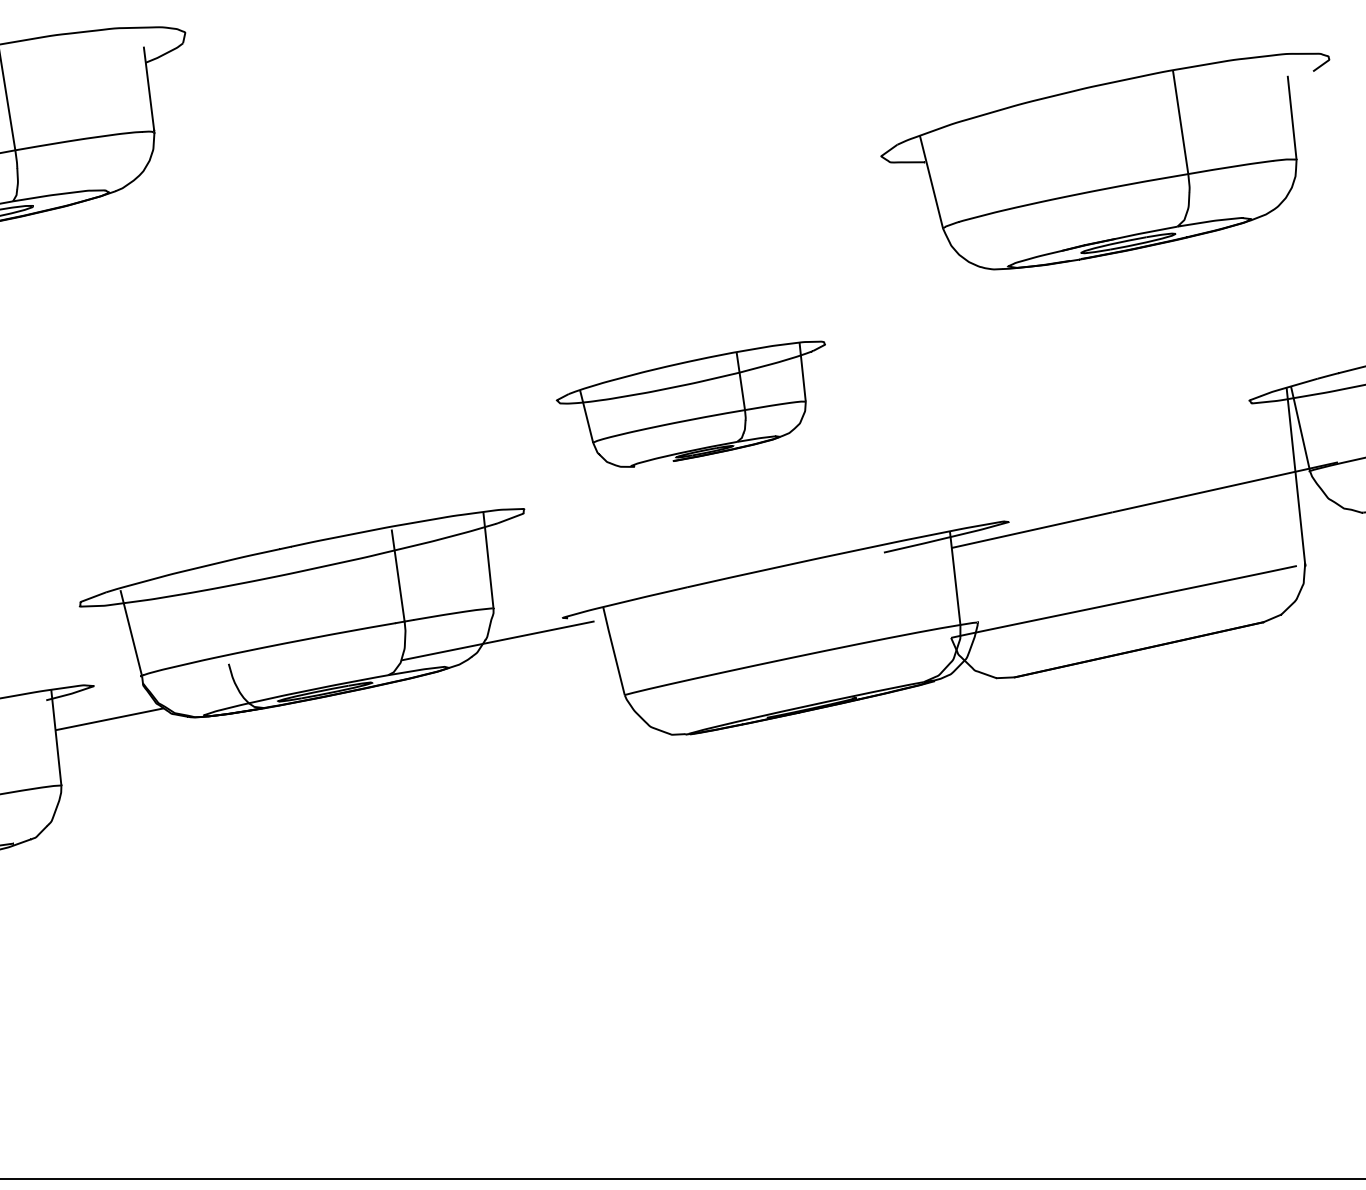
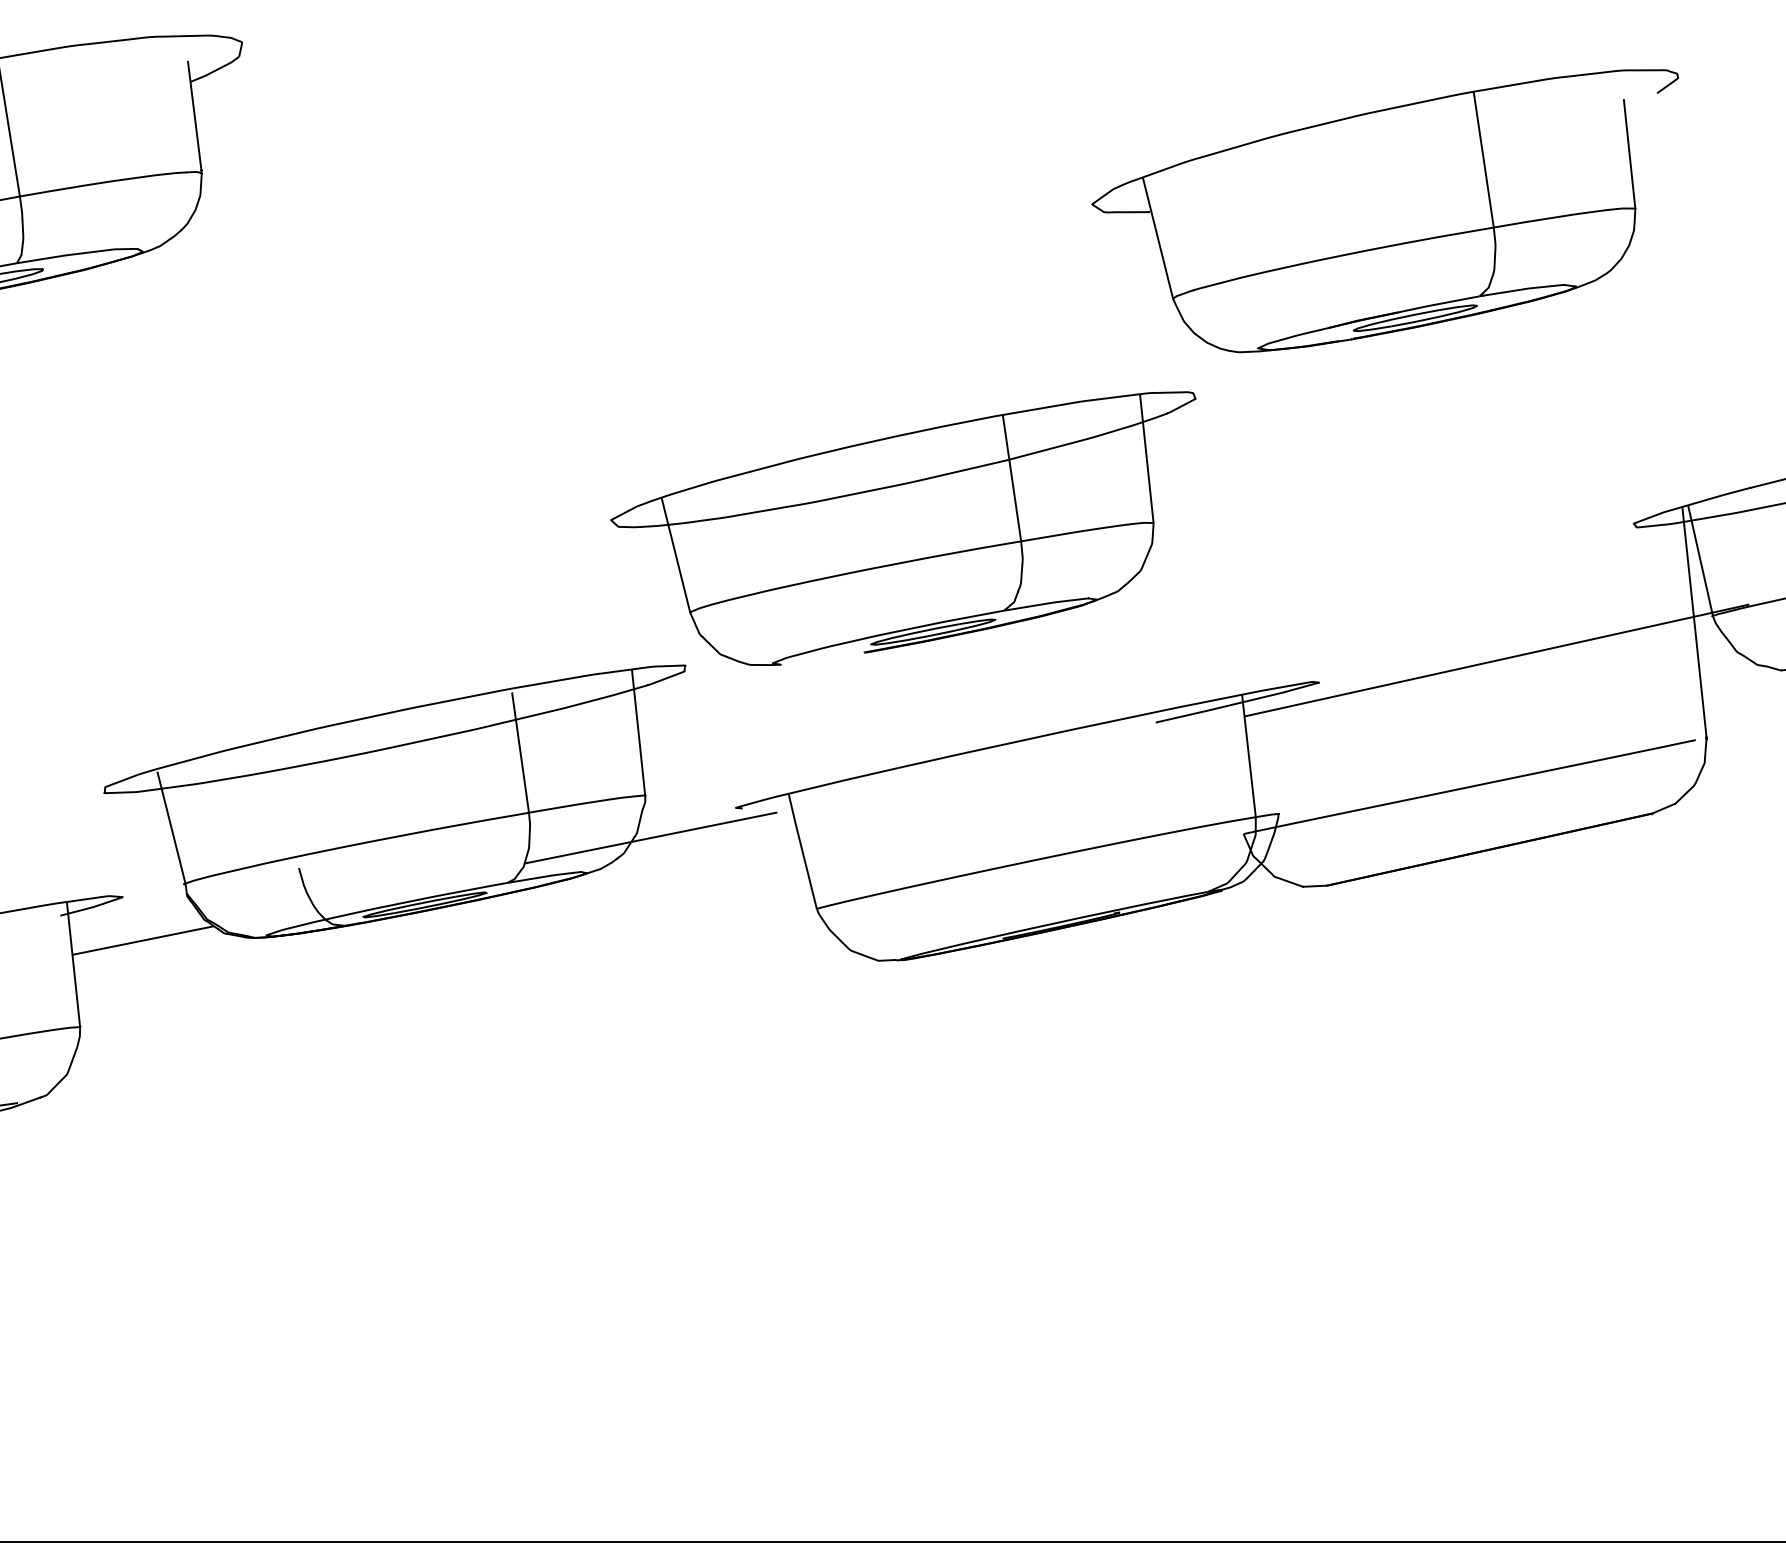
part: (1104, 161) -> (1384, 211), moved
part: (691, 404) -> (903, 528), size x1.67

